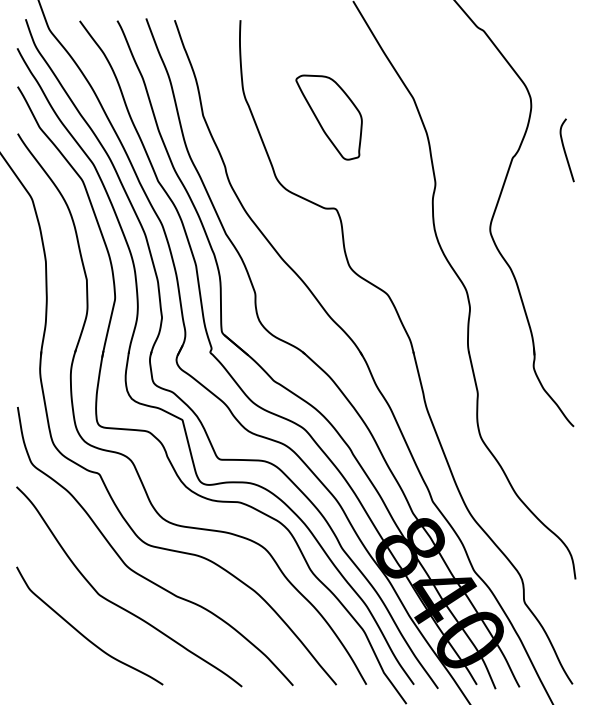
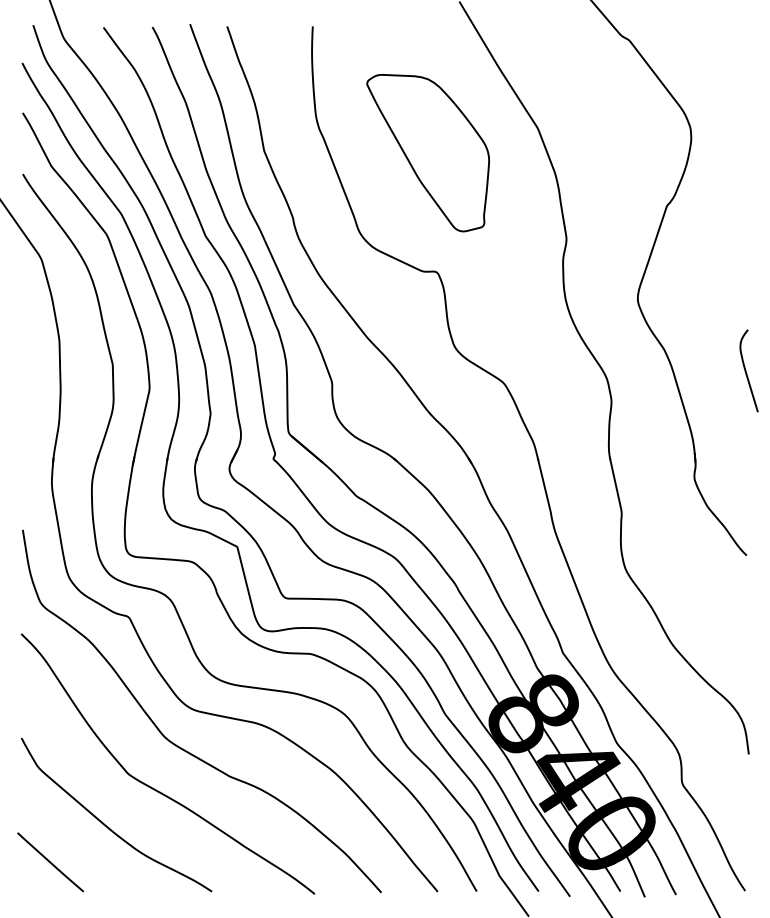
part: (328, 117) -> (427, 153), size x1.43
curve: (565, 150) -> (746, 370), moved
line: (39, 662) -> (50, 862), added

